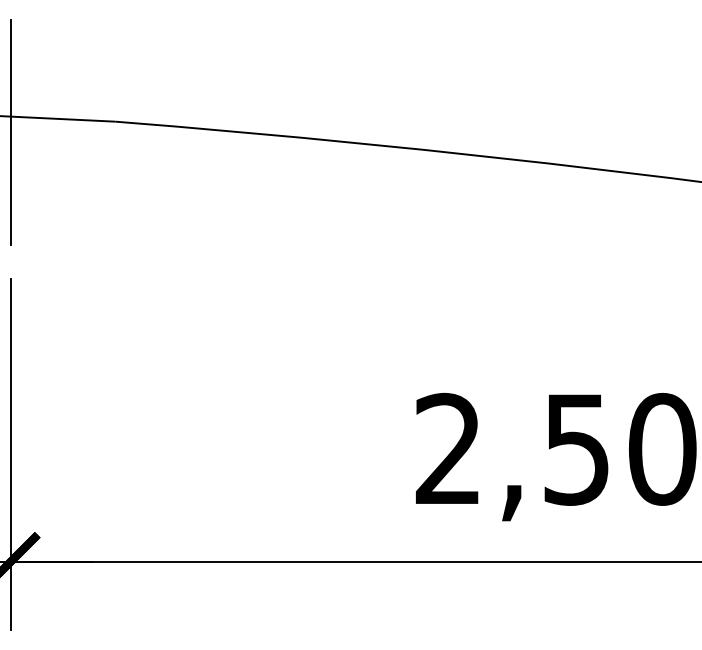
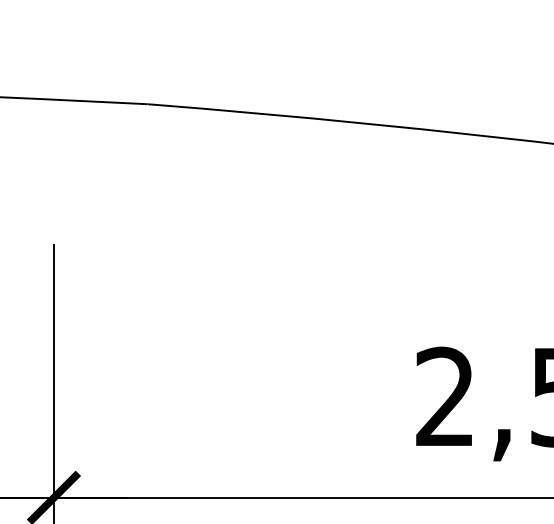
line: (10, 132) -> (53, 113), removed

